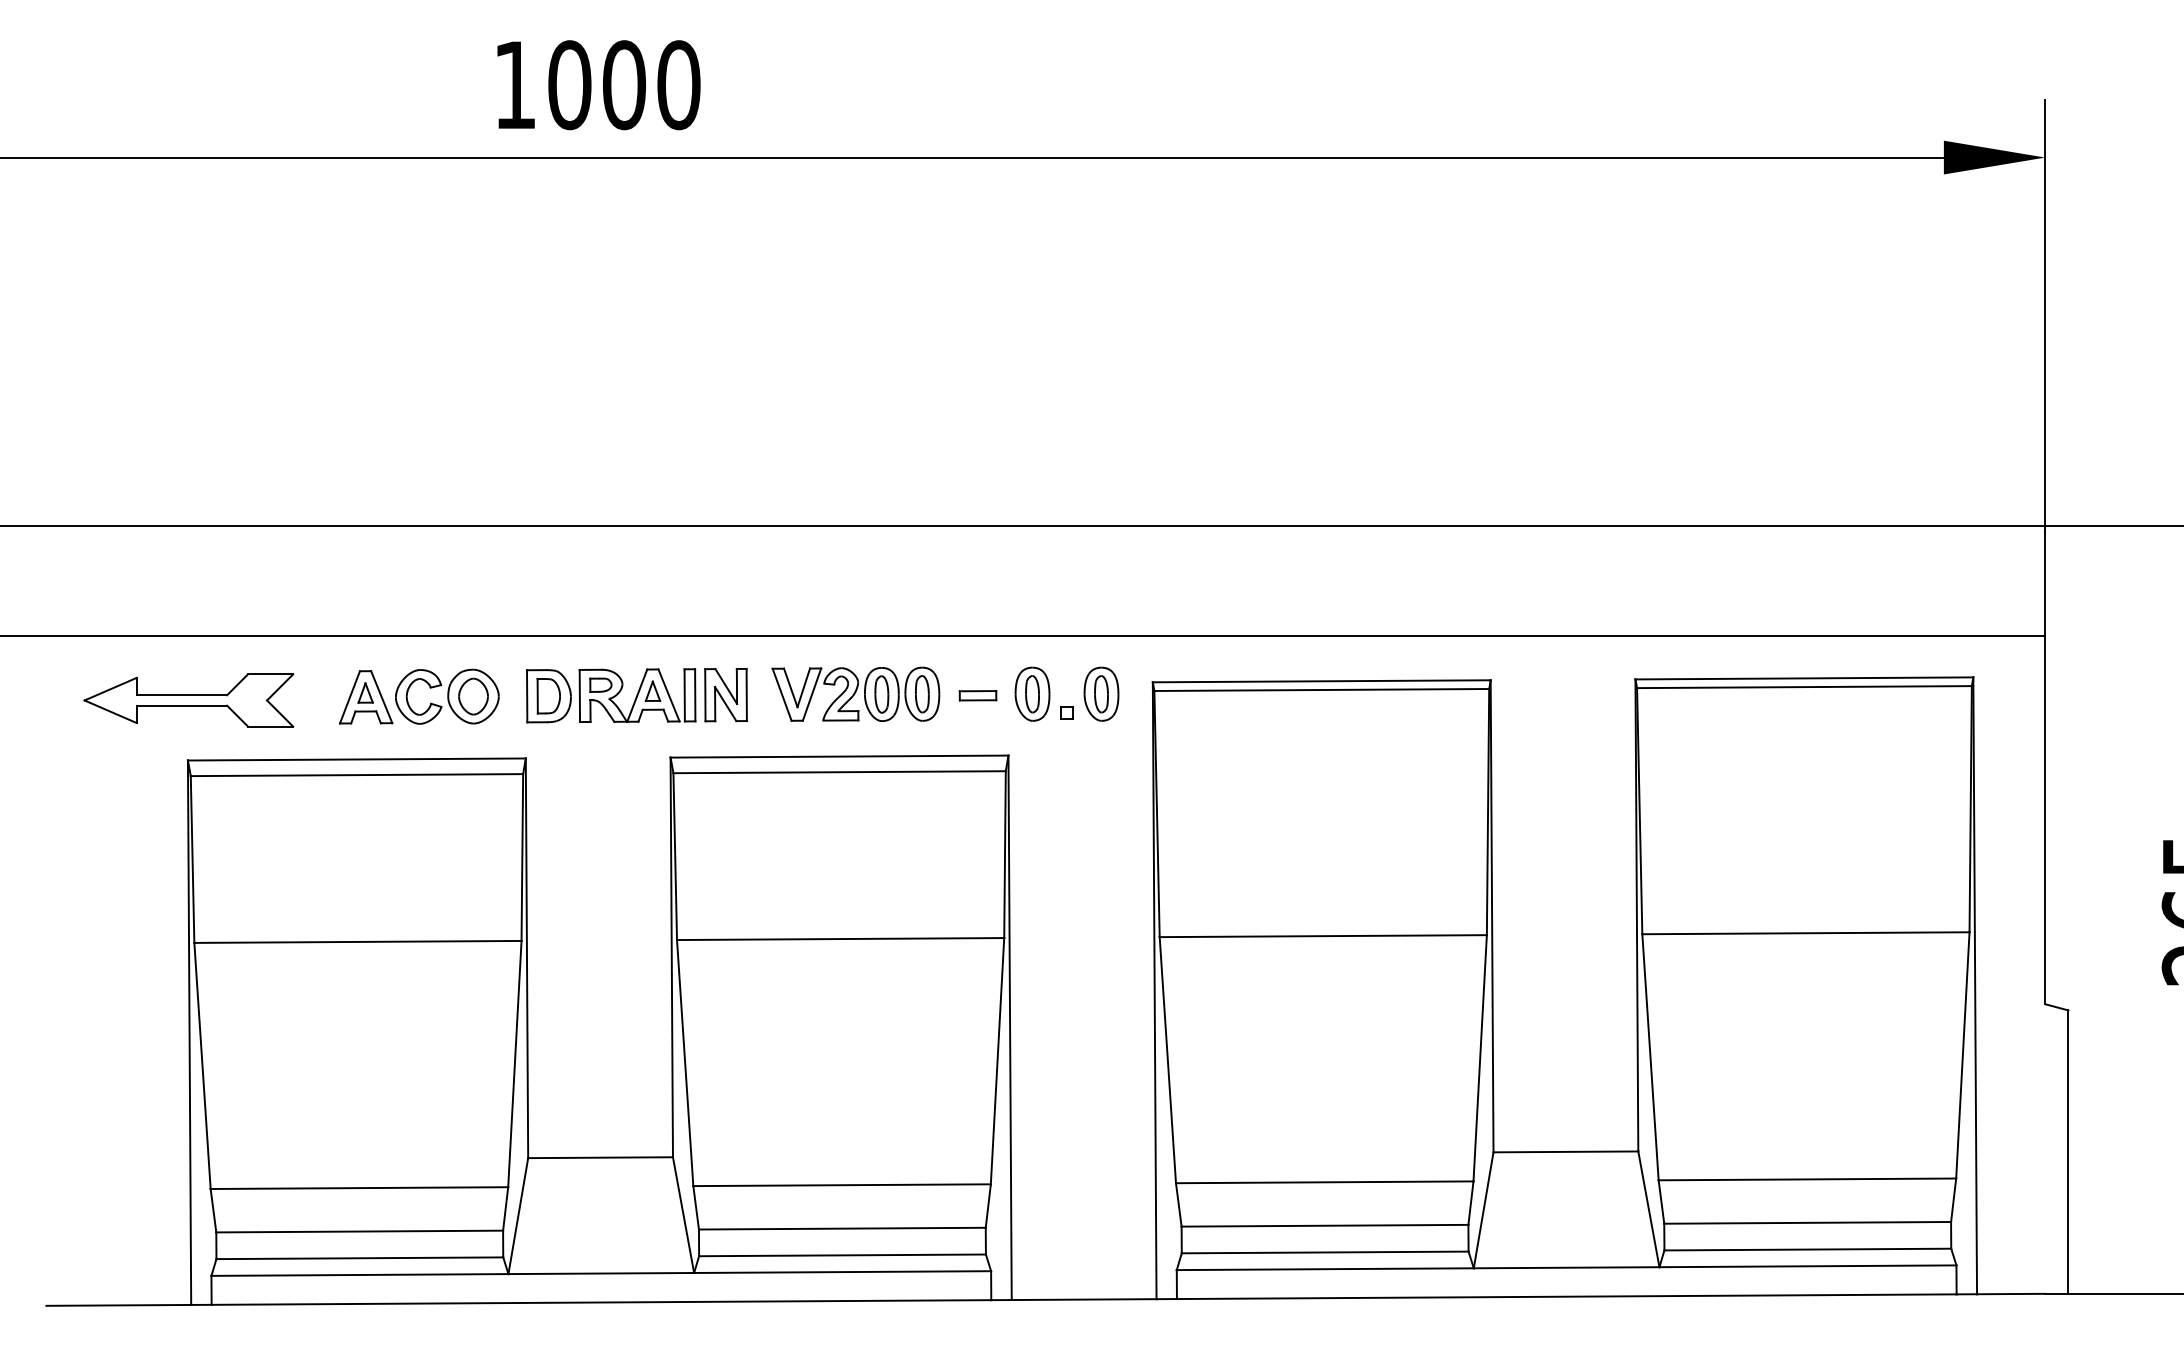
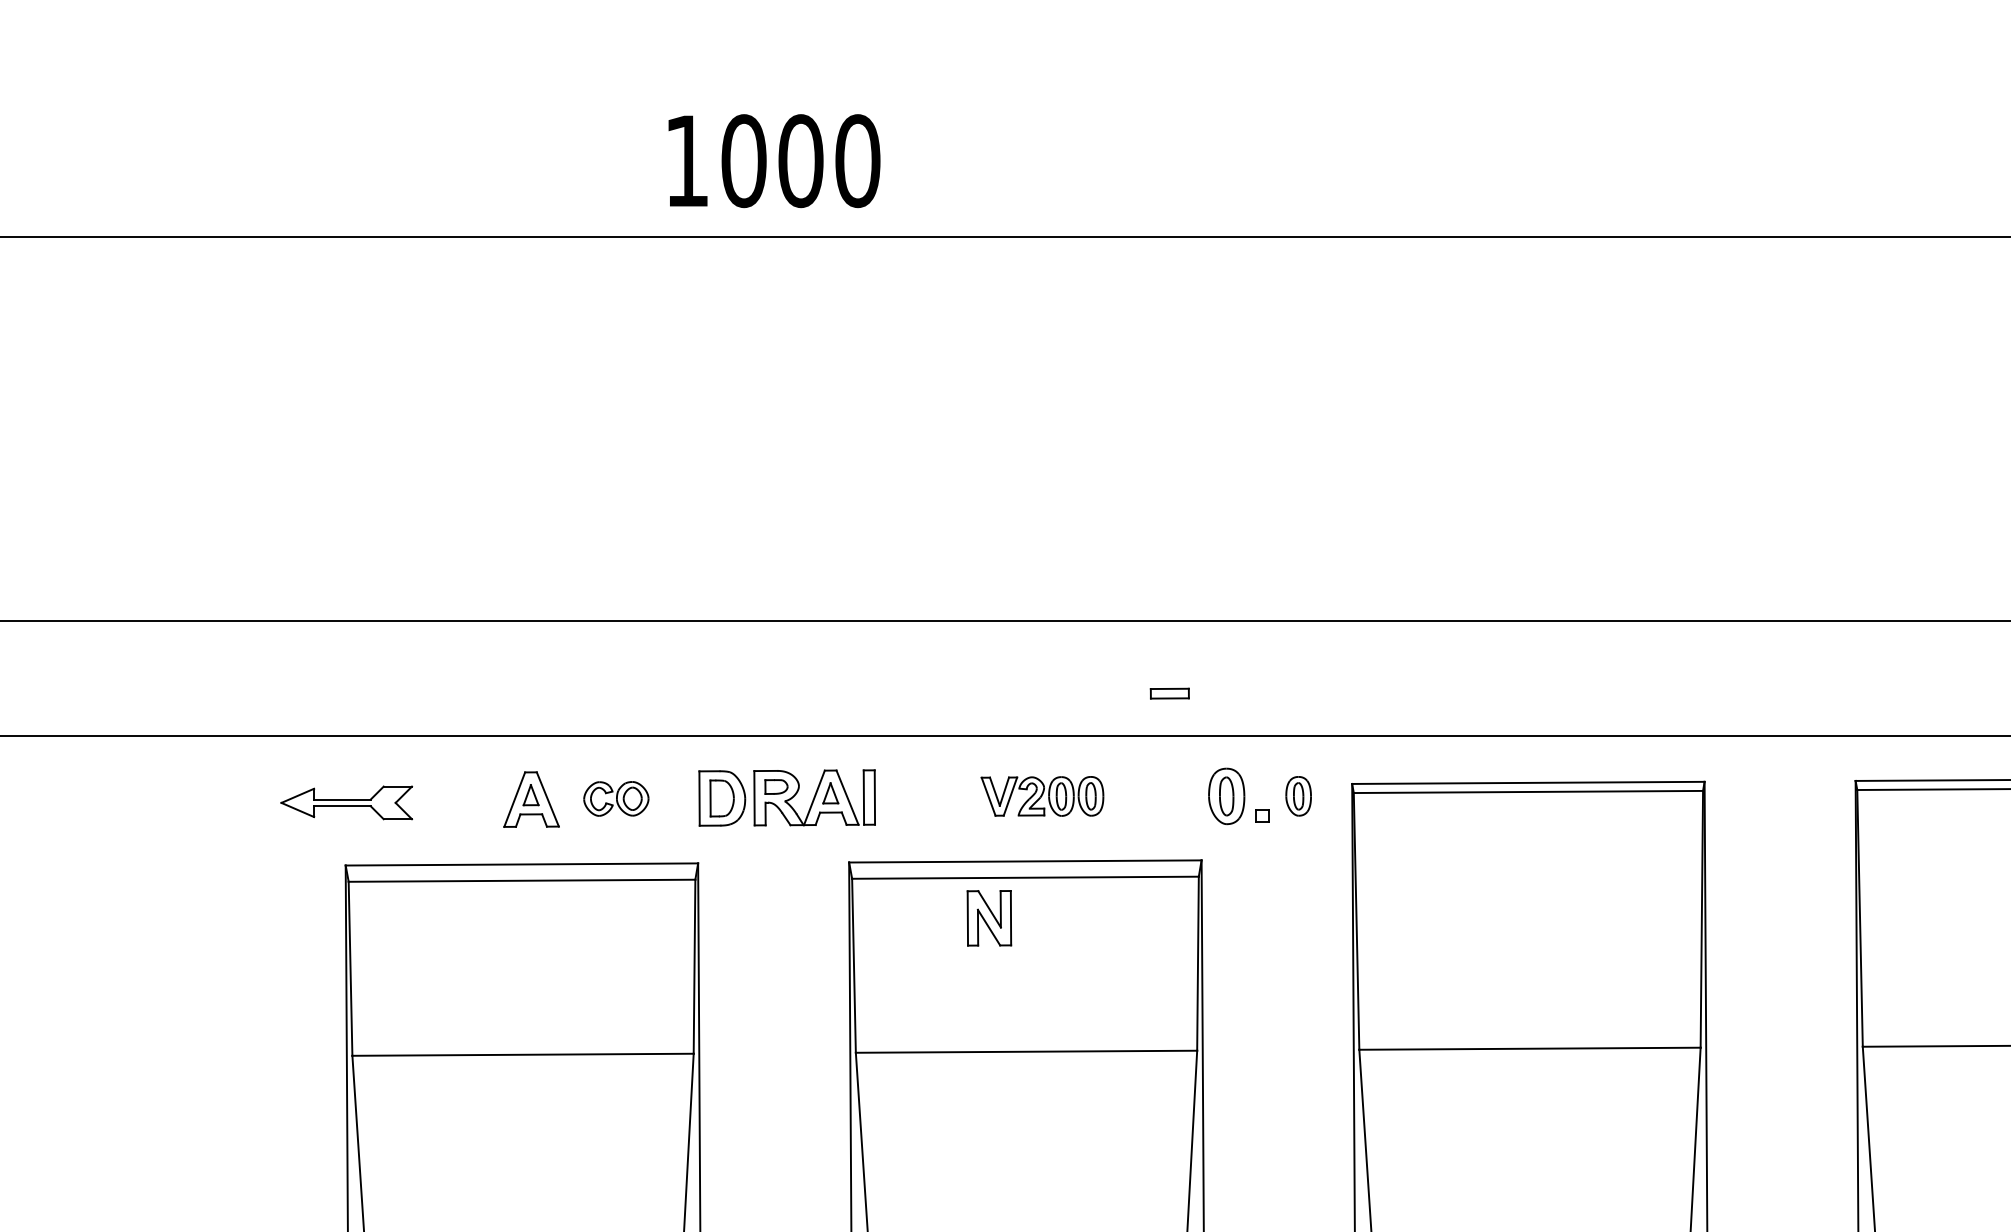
part: (855, 693) -> (1042, 795), size x0.7
part: (1101, 693) -> (1298, 795), size x0.7
part: (725, 695) -> (988, 918), moved
part: (977, 695) -> (1169, 693), moved
part: (447, 696) -> (616, 798), size x0.6
part: (188, 700) -> (346, 802), size x0.6

